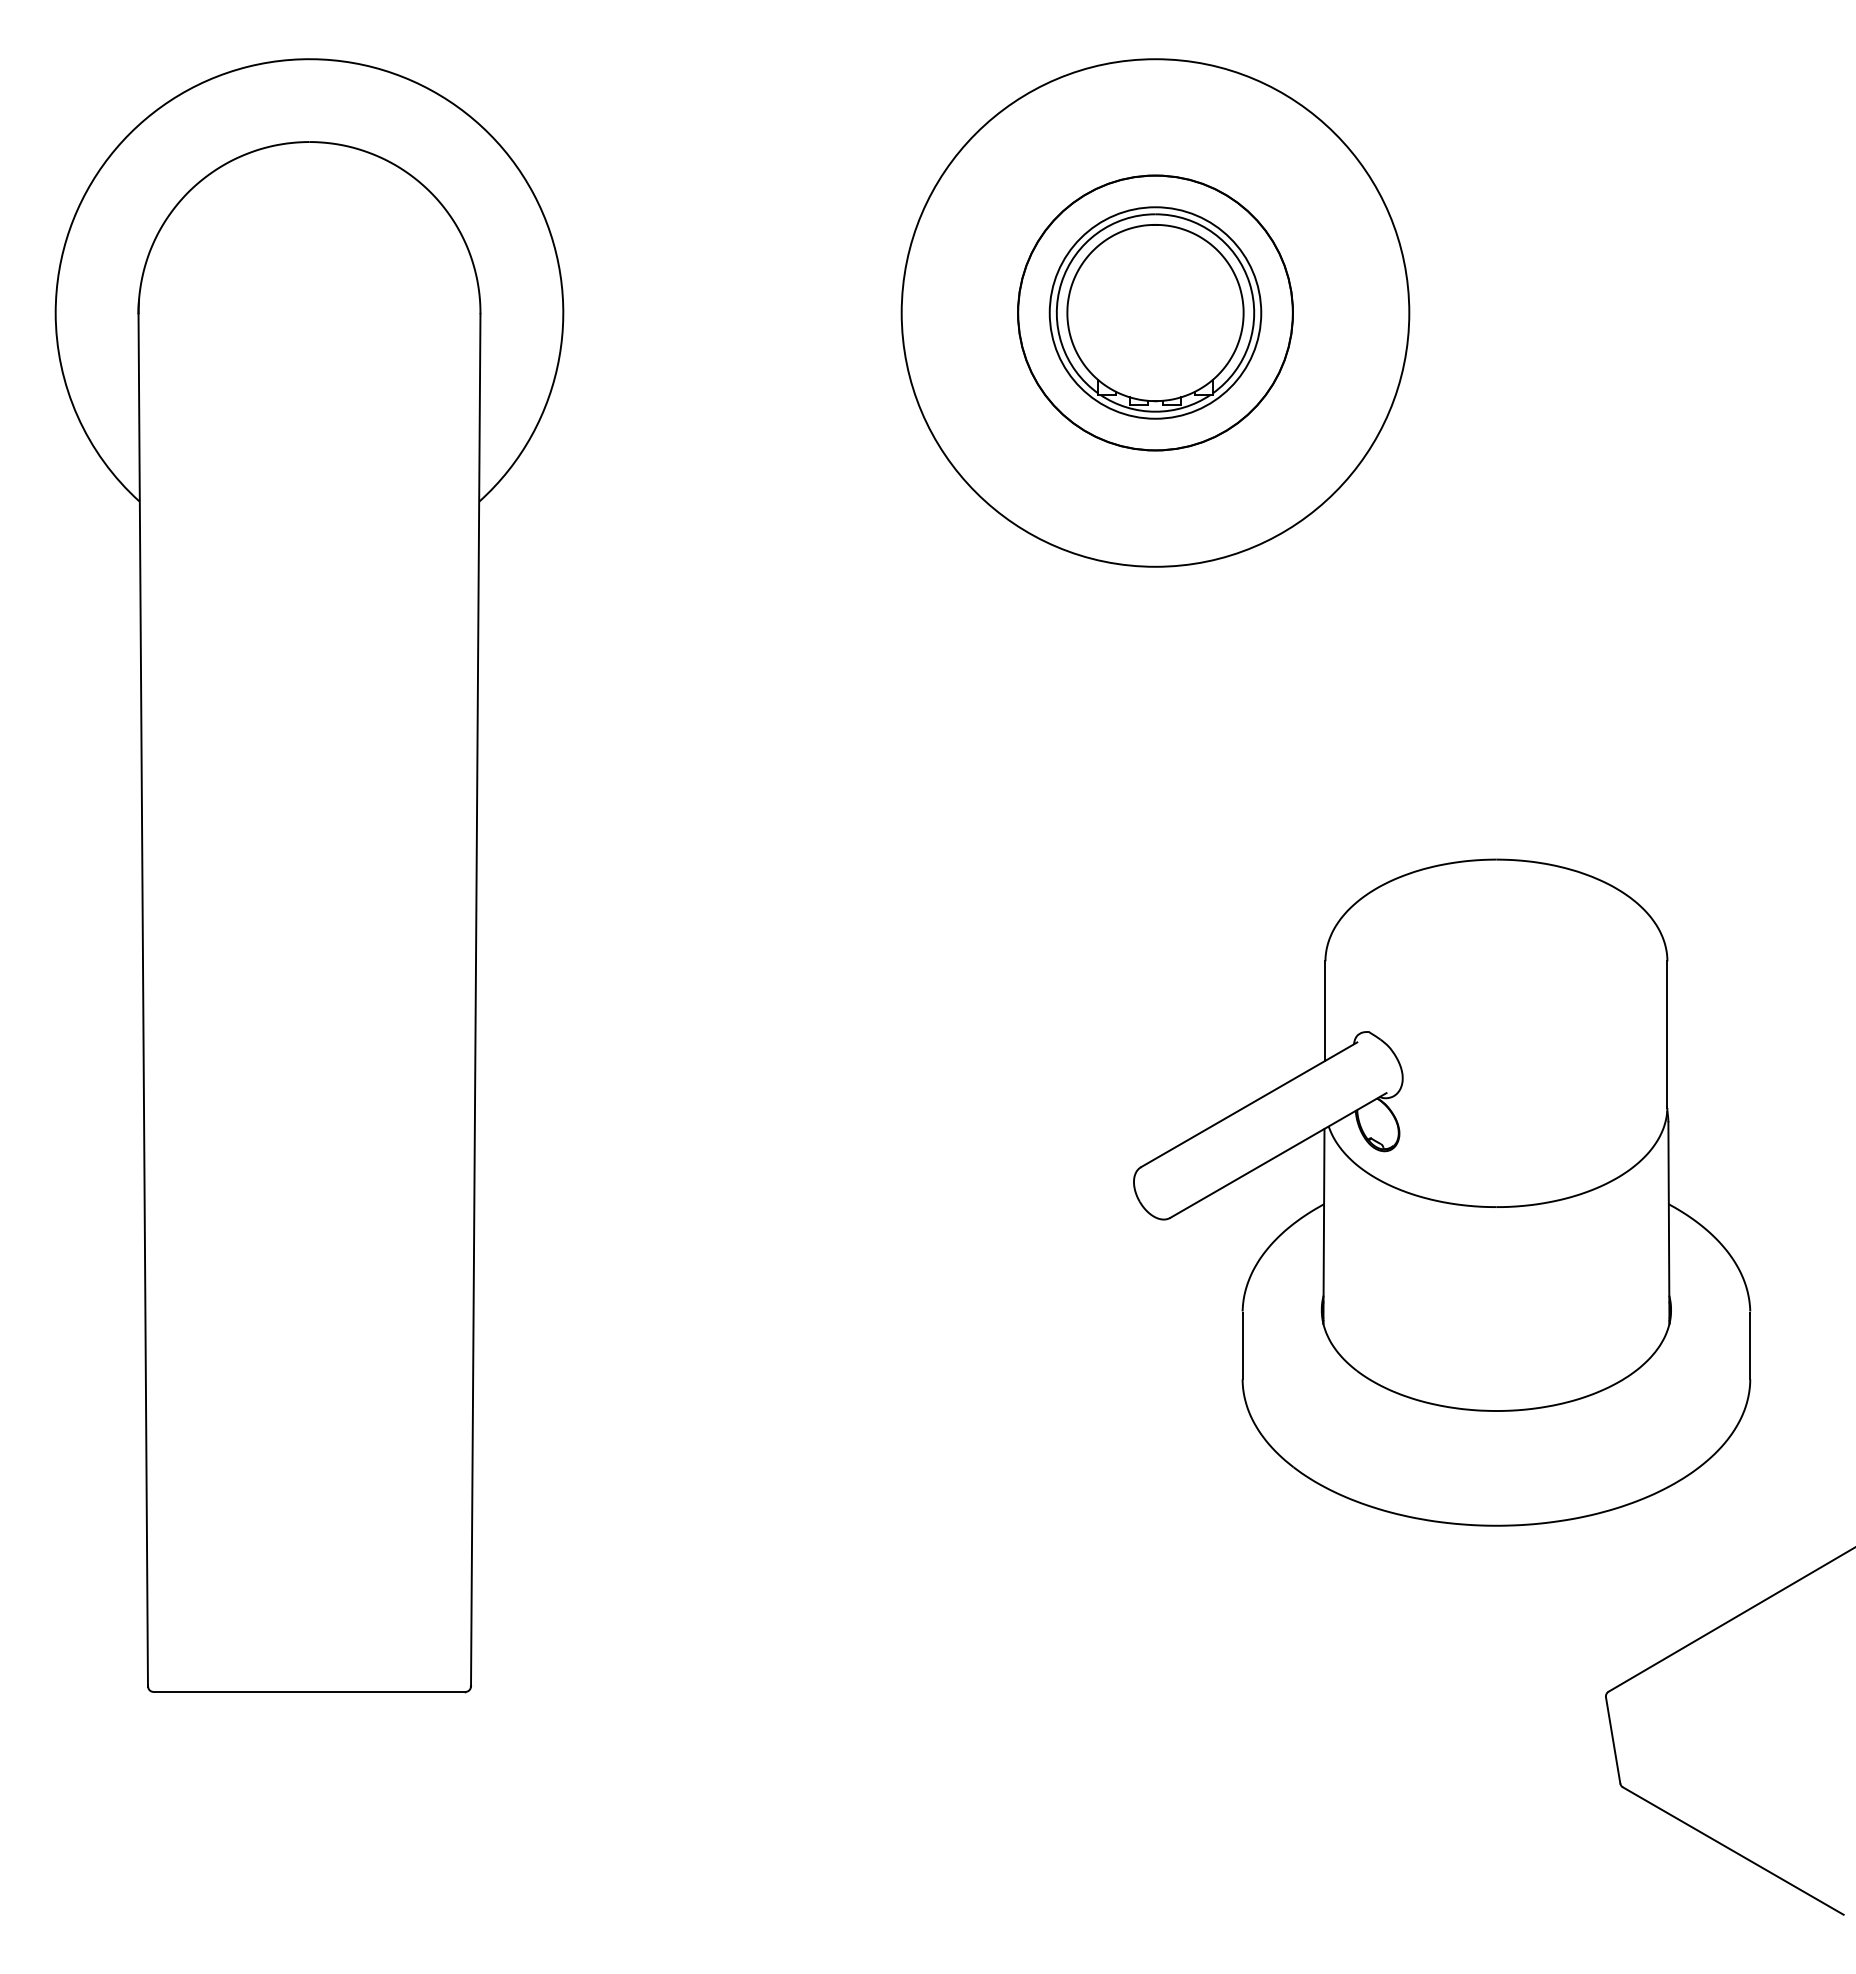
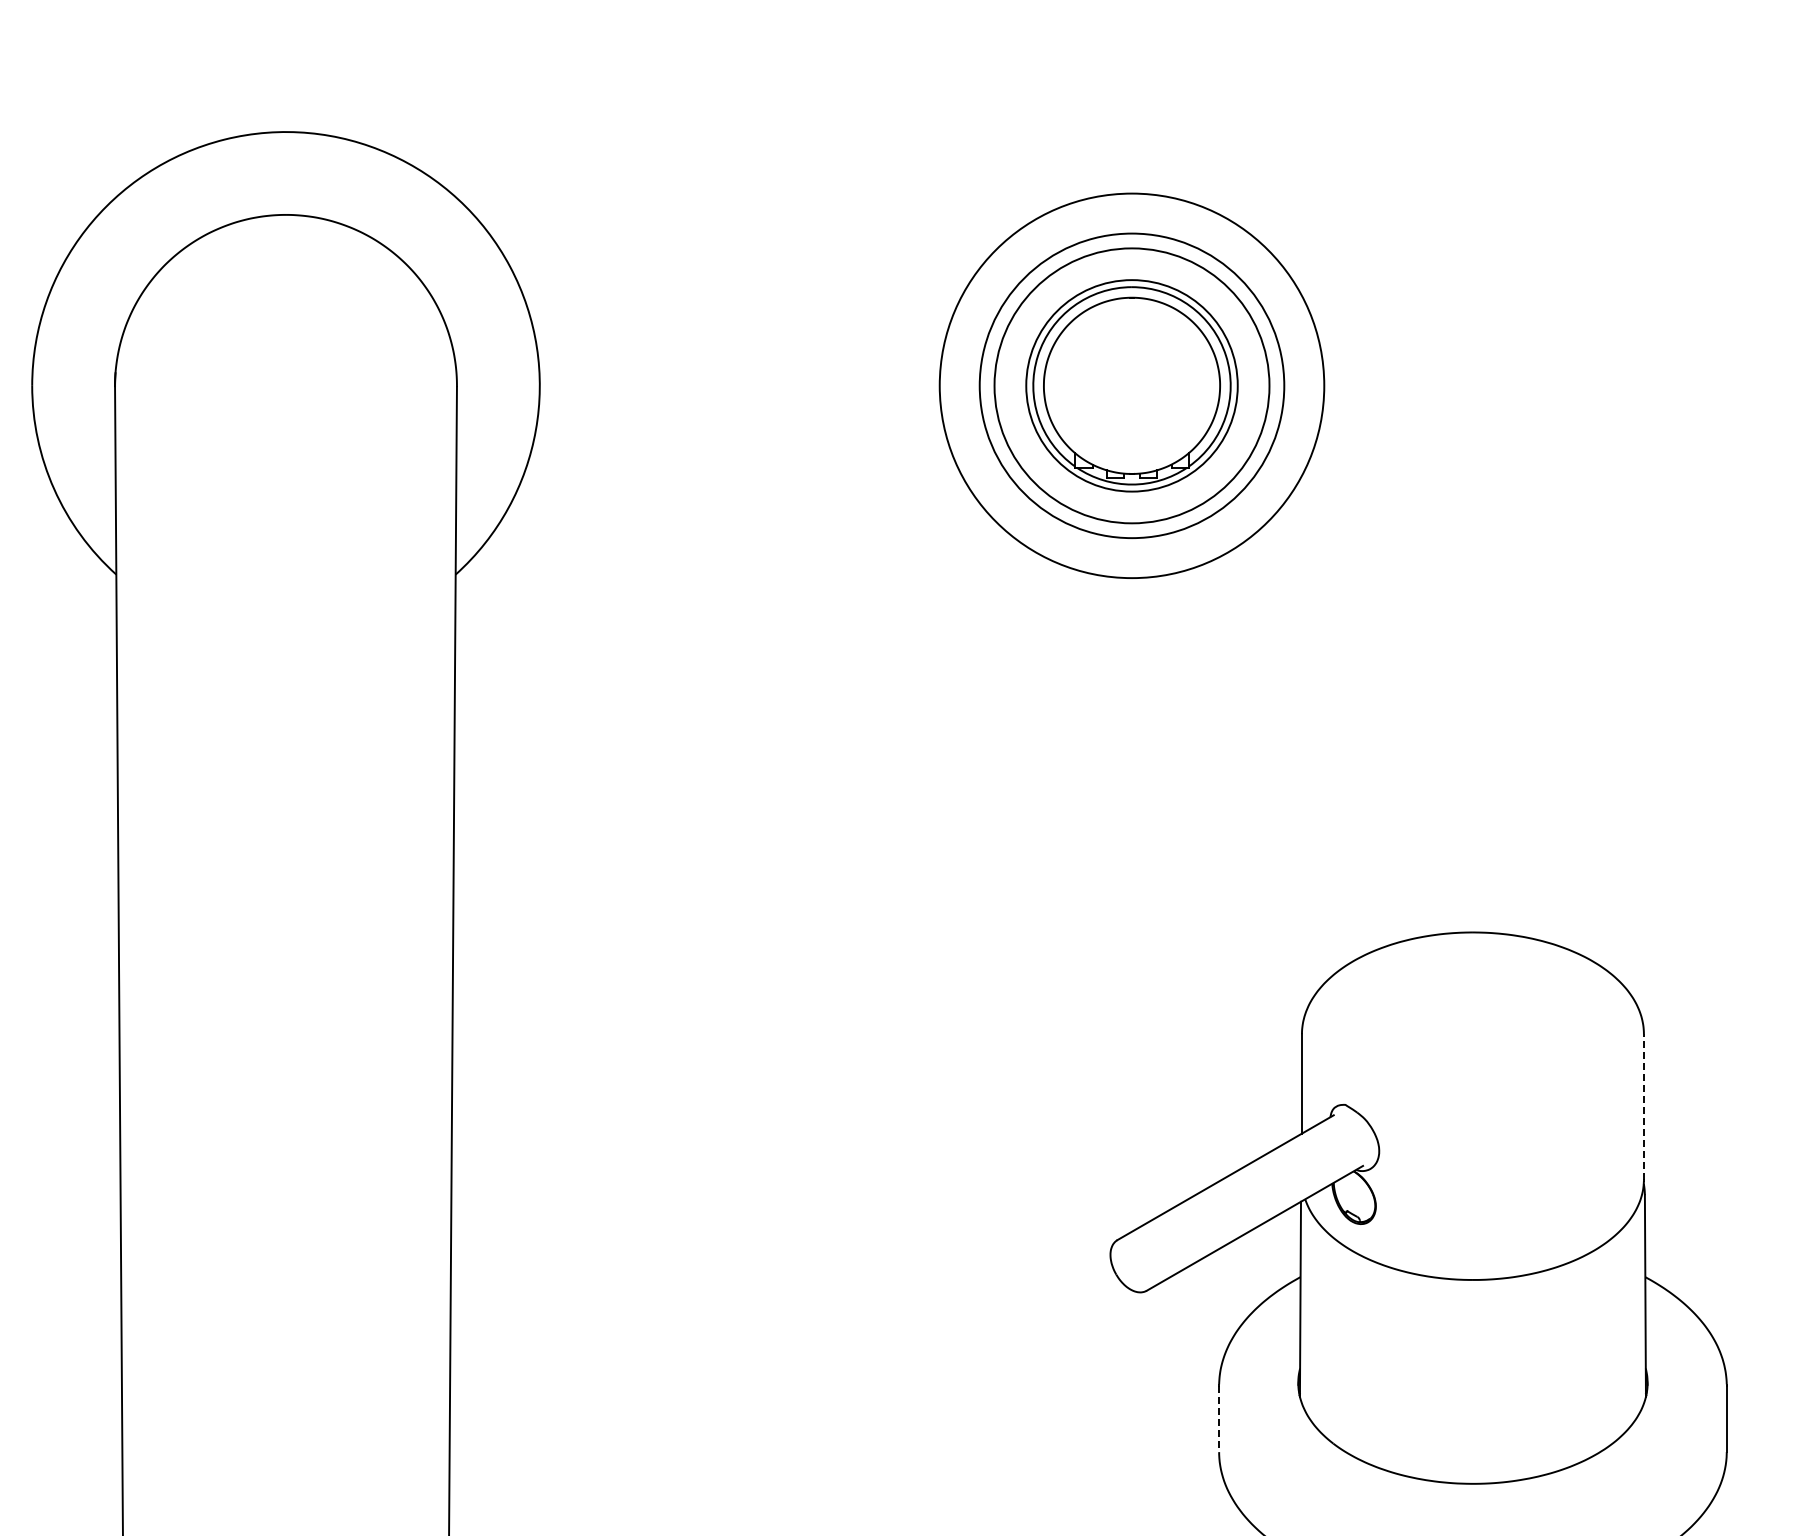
circle: (1155, 312) -> (1132, 385), size x0.6
circle: (1155, 312) -> (1132, 385), size x1.4
line: (1667, 1034) -> (1644, 1107), solid -> dashed
line: (1242, 1346) -> (1219, 1419), solid -> dashed

